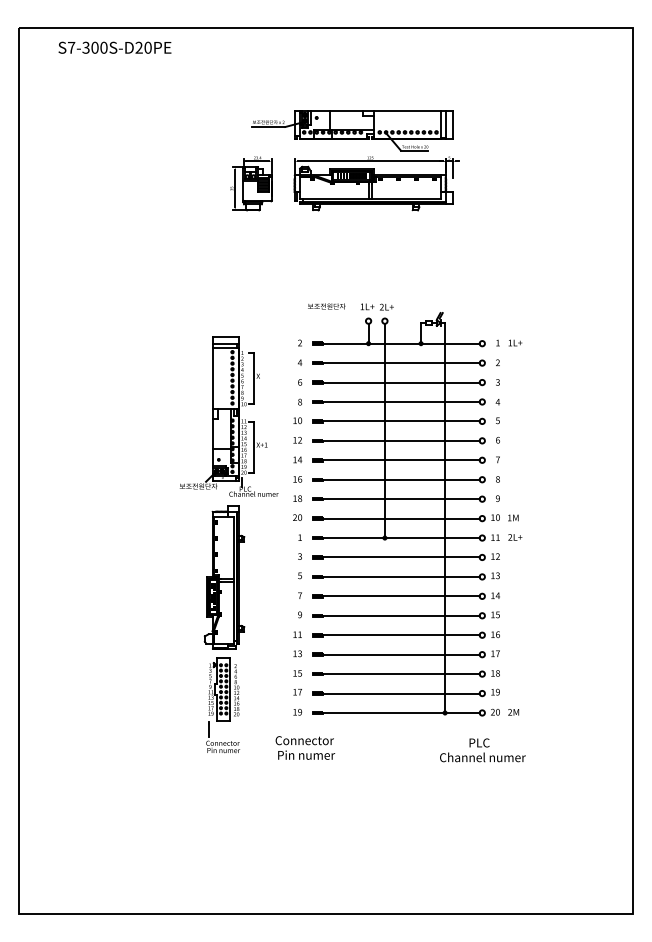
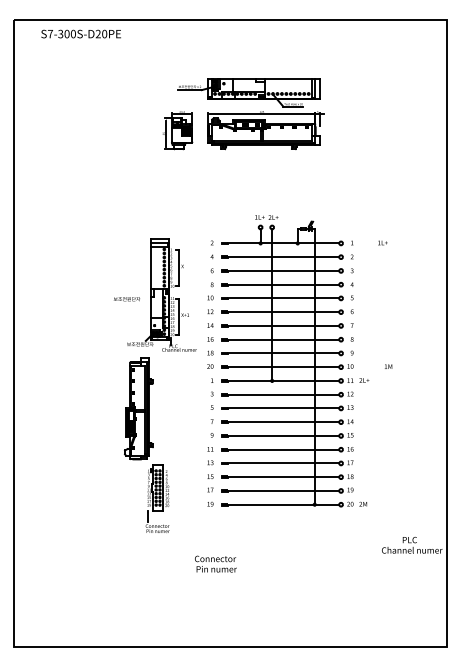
text: (326, 306) -> (126, 299), moved
text: (515, 342) -> (382, 242), moved
text: (513, 517) -> (388, 366), moved
part: (224, 577) -> (138, 408), moved
text: (305, 747) -> (215, 563), moved
text: (482, 750) -> (411, 545), moved

